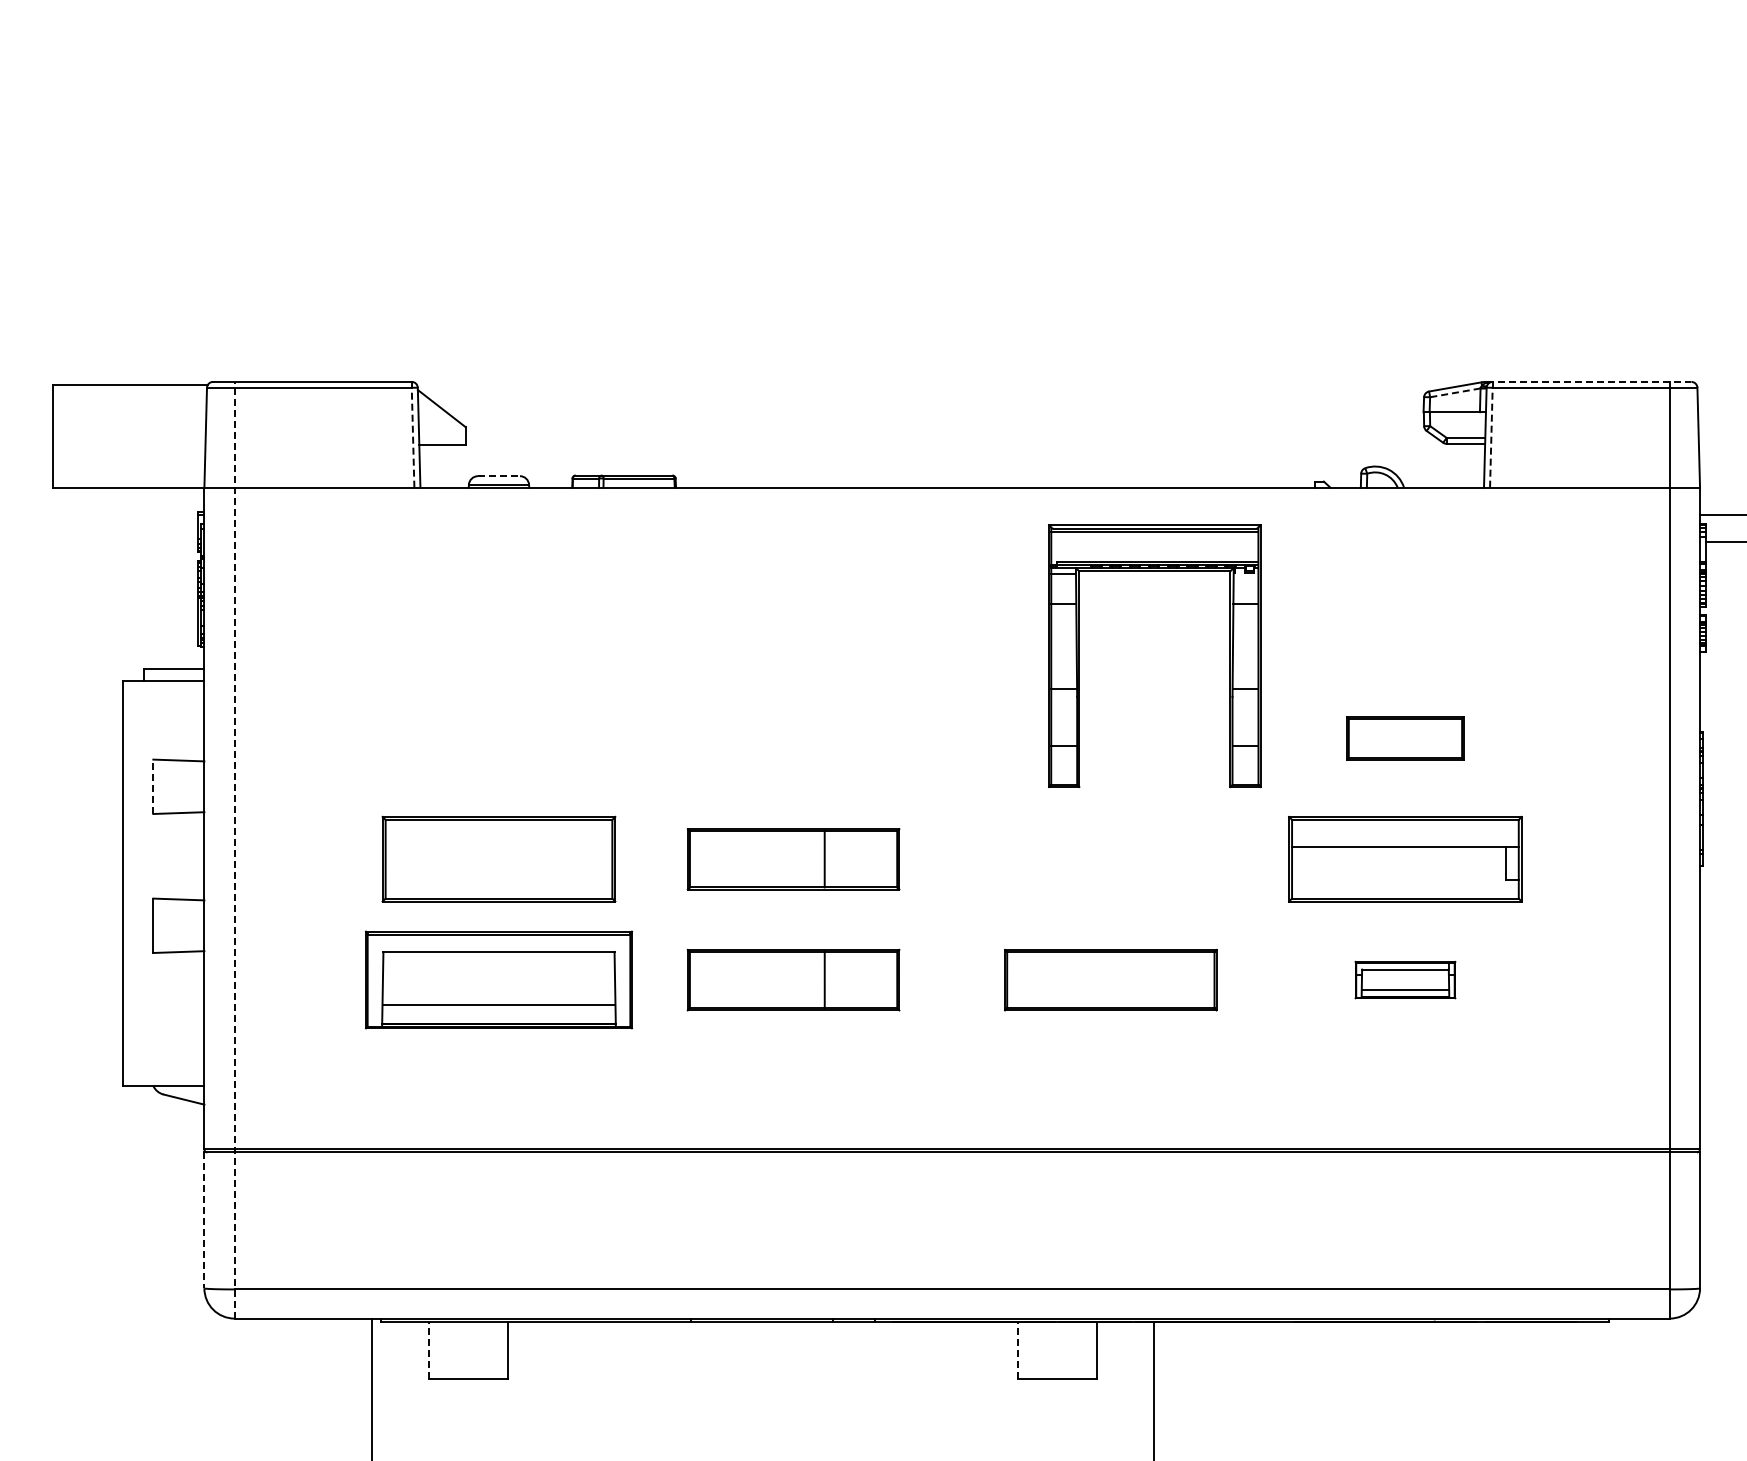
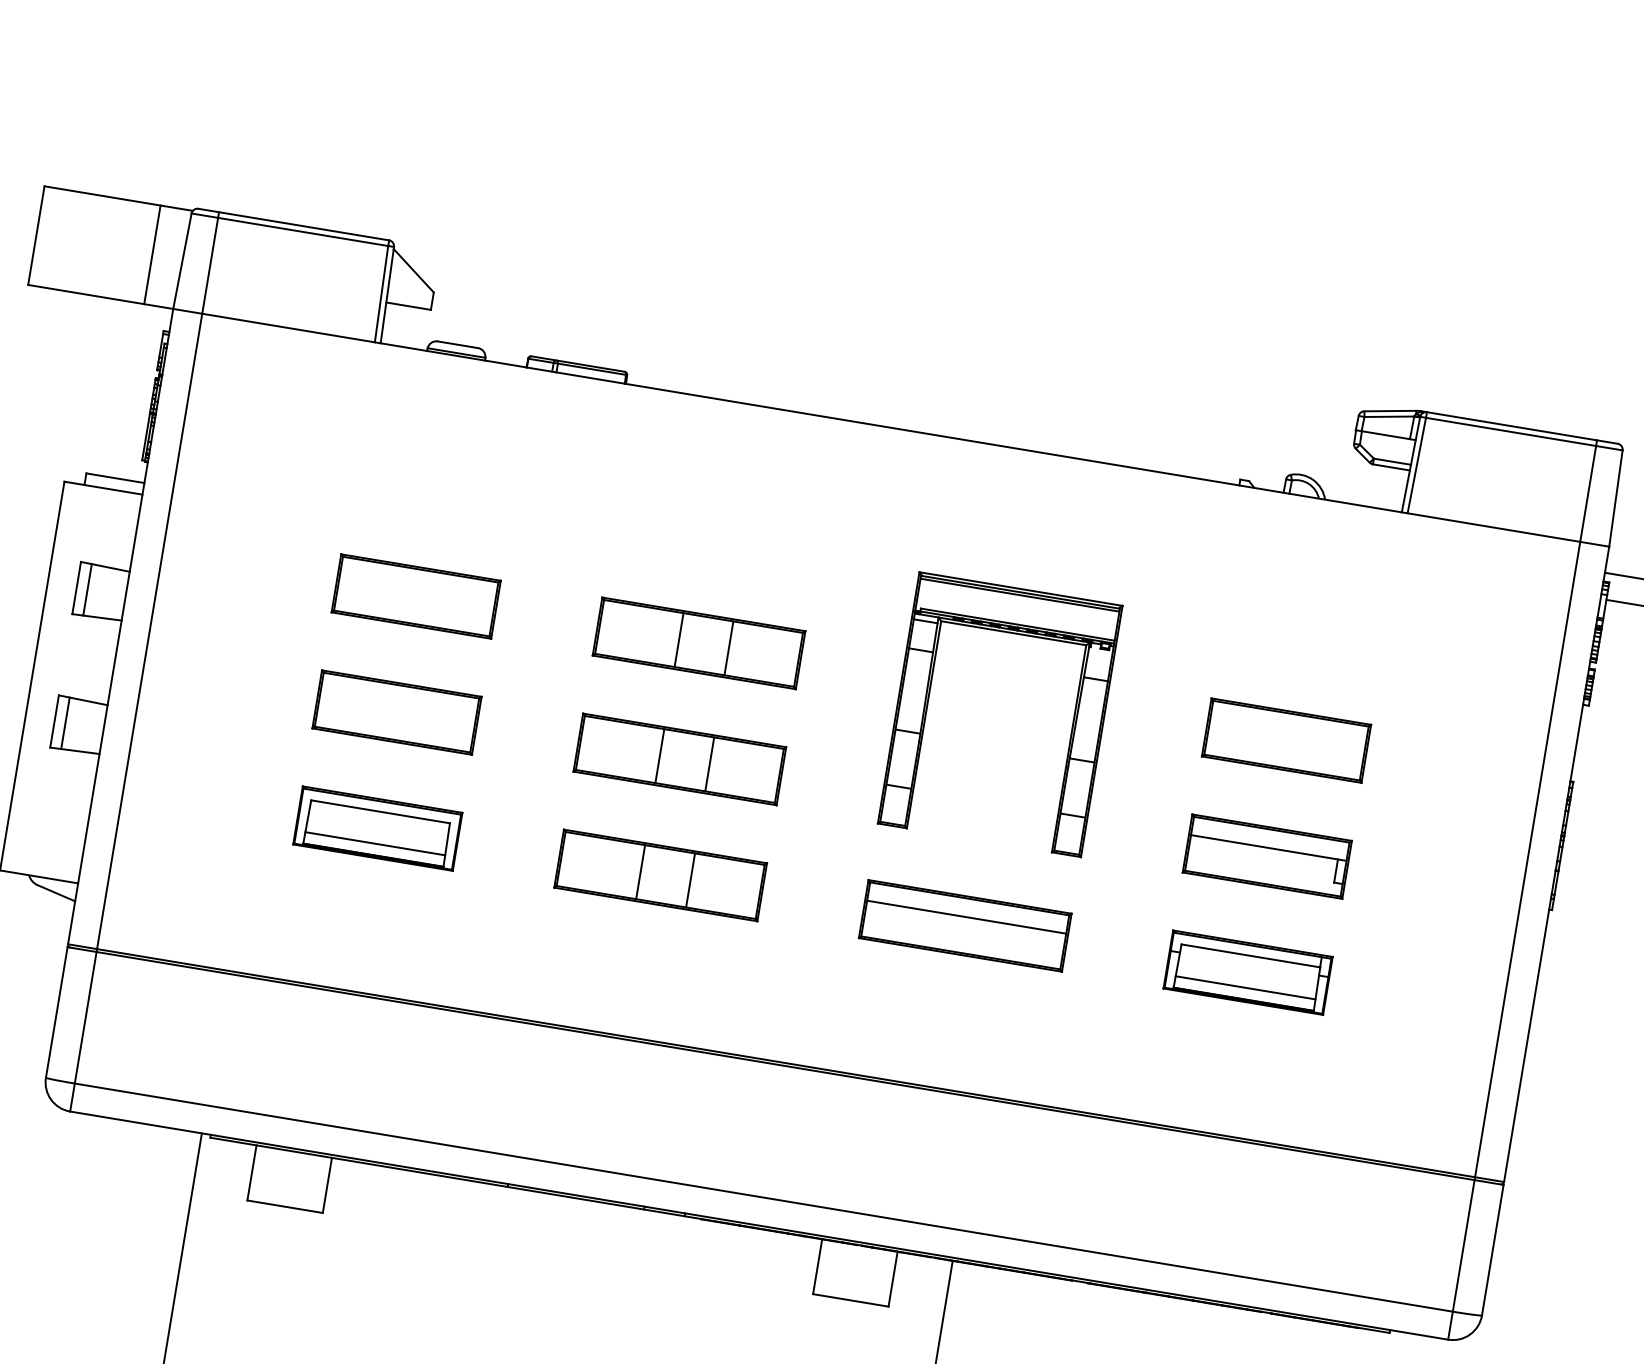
line: (1589, 381) -> (1520, 427), dashed -> solid
line: (1455, 392) -> (1389, 416), dashed -> solid
line: (174, 435) -> (152, 254), added
line: (413, 437) -> (381, 294), dashed -> solid
line: (1491, 437) -> (1417, 465), dashed -> solid
line: (499, 476) -> (458, 345), dashed -> solid
part: (1079, 656) -> (927, 703), moved
part: (498, 738) -> (415, 596), added
part: (793, 738) -> (698, 643), added
part: (1405, 738) -> (1286, 740), size x1.43
line: (153, 786) -> (76, 587), dashed -> solid
line: (164, 786) -> (87, 589), added
line: (234, 849) -> (144, 661), dashed -> solid
part: (498, 859) -> (396, 712), size x0.71
line: (772, 859) -> (659, 756), added
part: (1405, 859) -> (1267, 856), size x0.71
line: (164, 925) -> (65, 722), added
line: (1110, 971) -> (966, 917), added
part: (1405, 979) -> (1248, 972), size x1.67
part: (498, 980) -> (377, 828), size x0.62
line: (772, 980) -> (640, 872), added
line: (204, 1220) -> (56, 1012), dashed -> solid
line: (429, 1350) -> (252, 1173), dashed -> solid
line: (1018, 1350) -> (817, 1266), dashed -> solid

